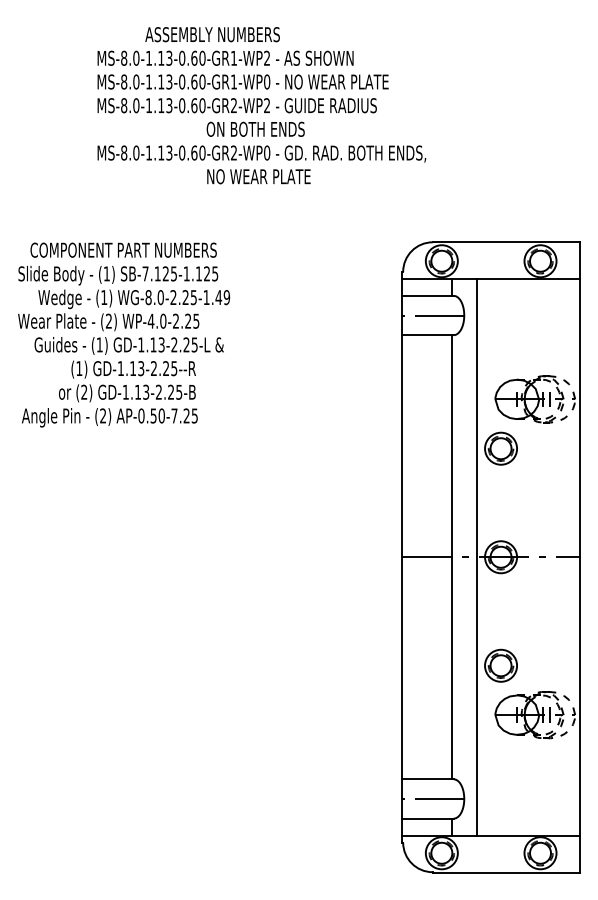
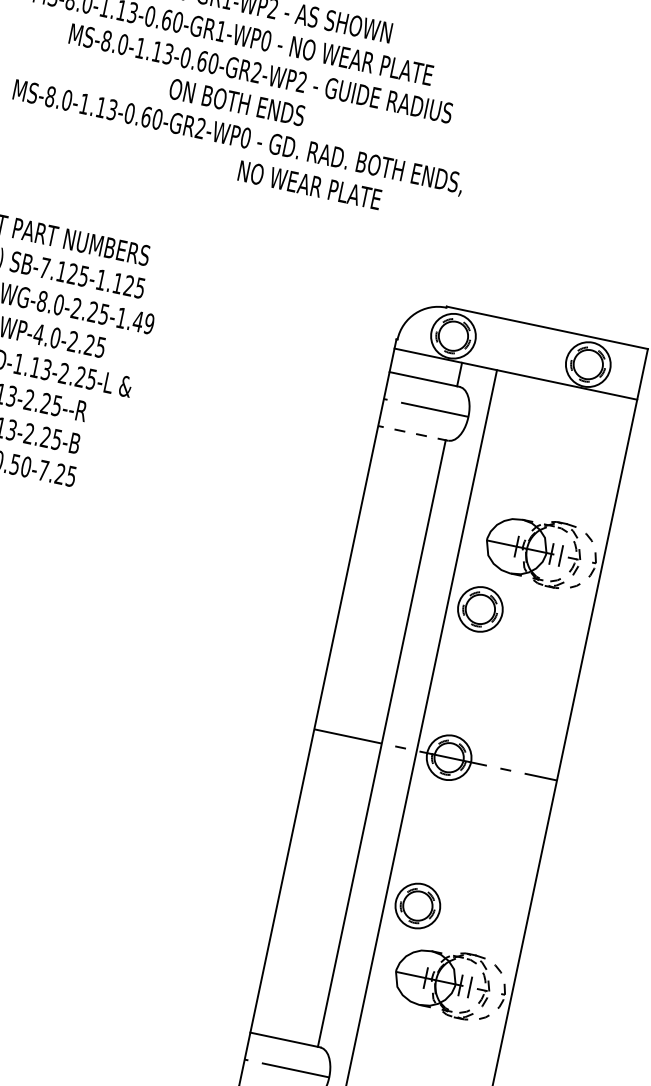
text: (236, 105) -> (260, 73), moved
text: (258, 176) -> (309, 184), moved
line: (428, 335) -> (413, 433), solid -> dashed

